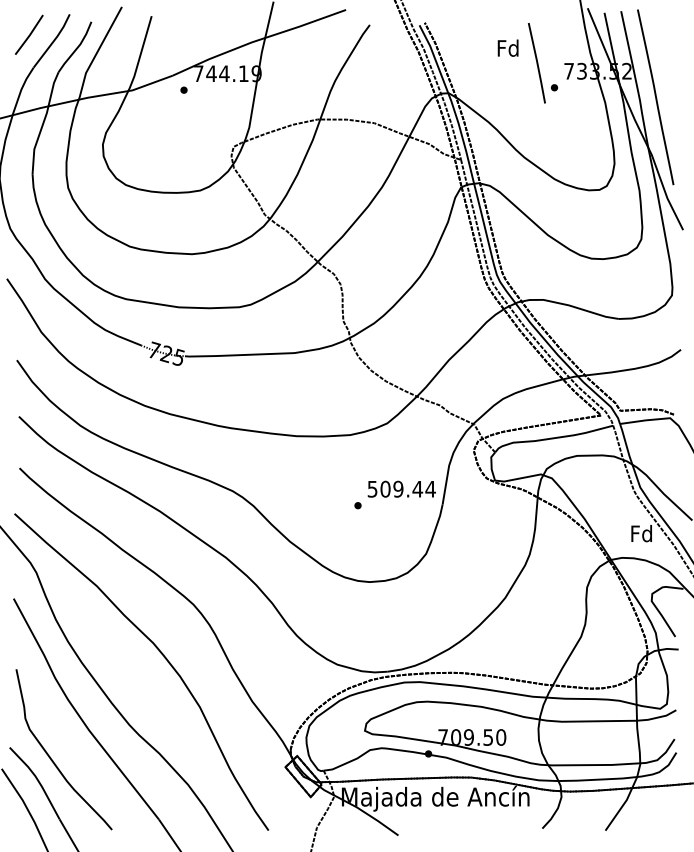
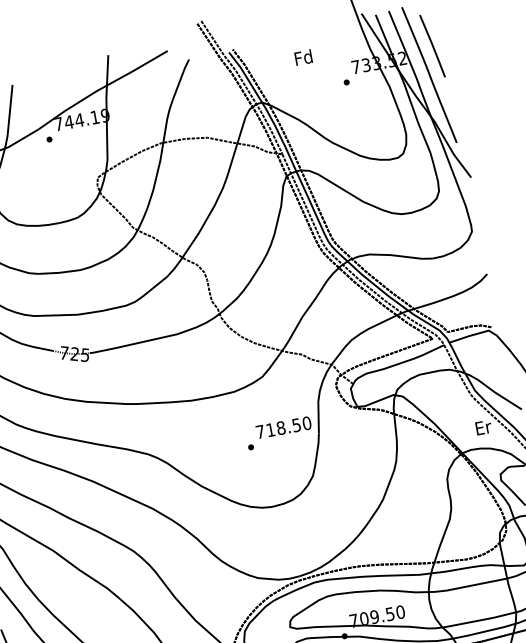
line: (536, 63) -> (432, 46), moved
text: (401, 488) -> (283, 427), 509.44 -> 718.50
text: (641, 533) -> (482, 427), Fd -> Er

